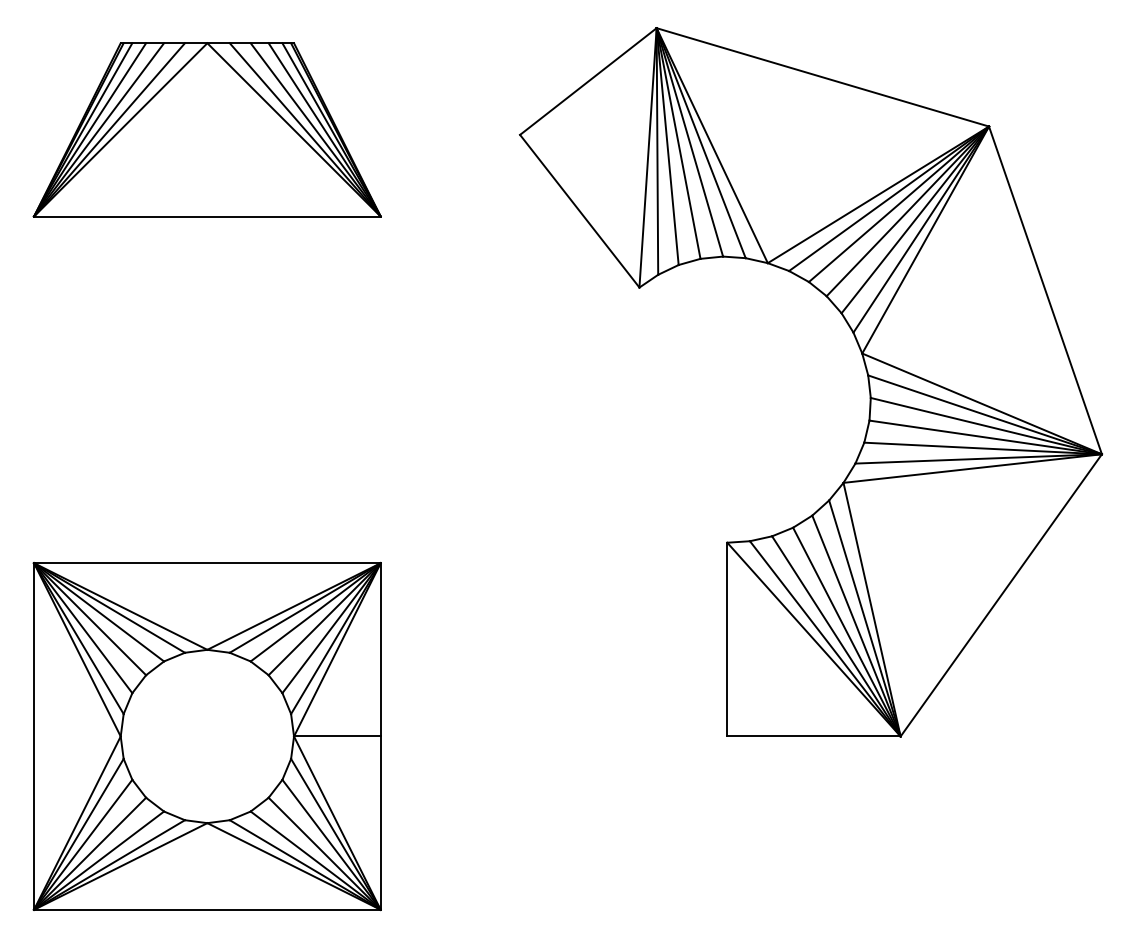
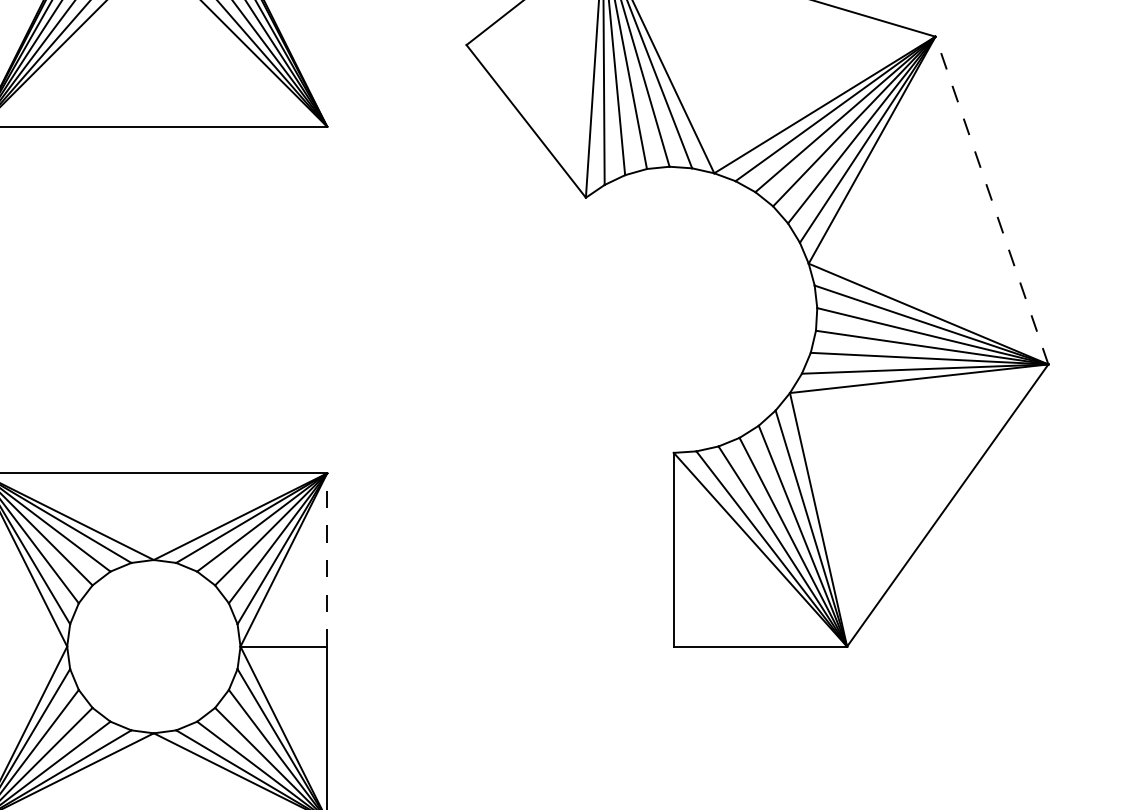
line: (1045, 289) -> (991, 199), solid -> dashed
line: (380, 649) -> (326, 559), solid -> dashed

